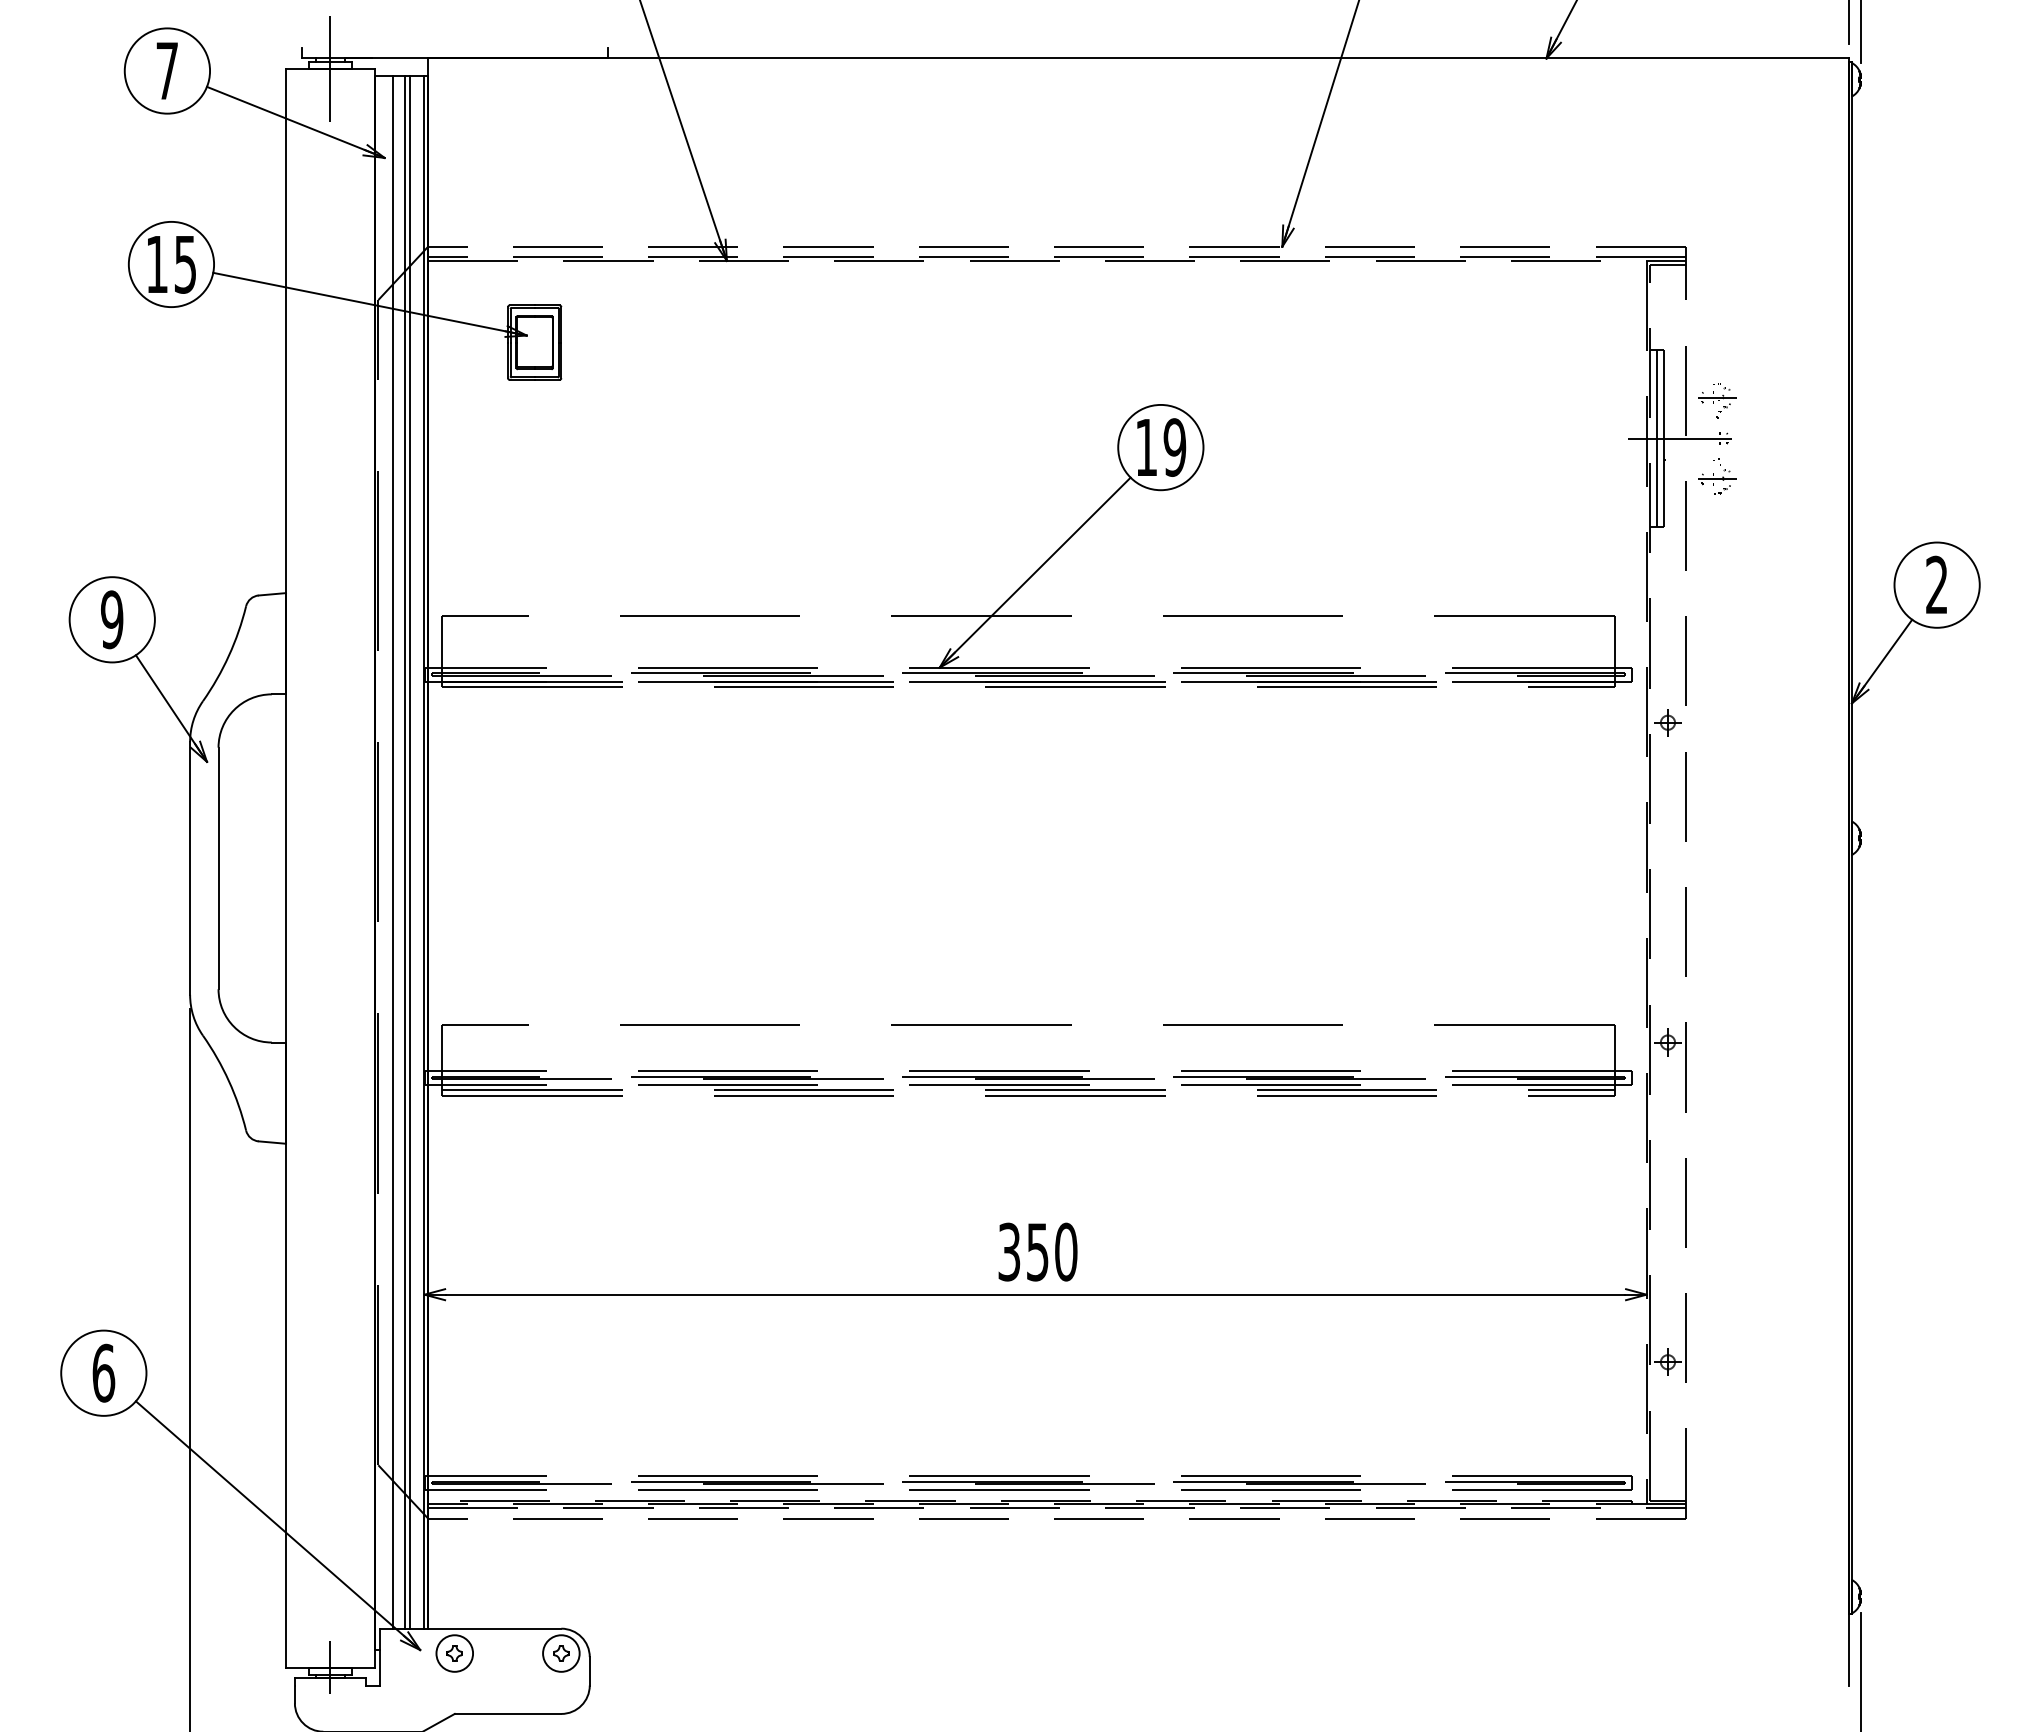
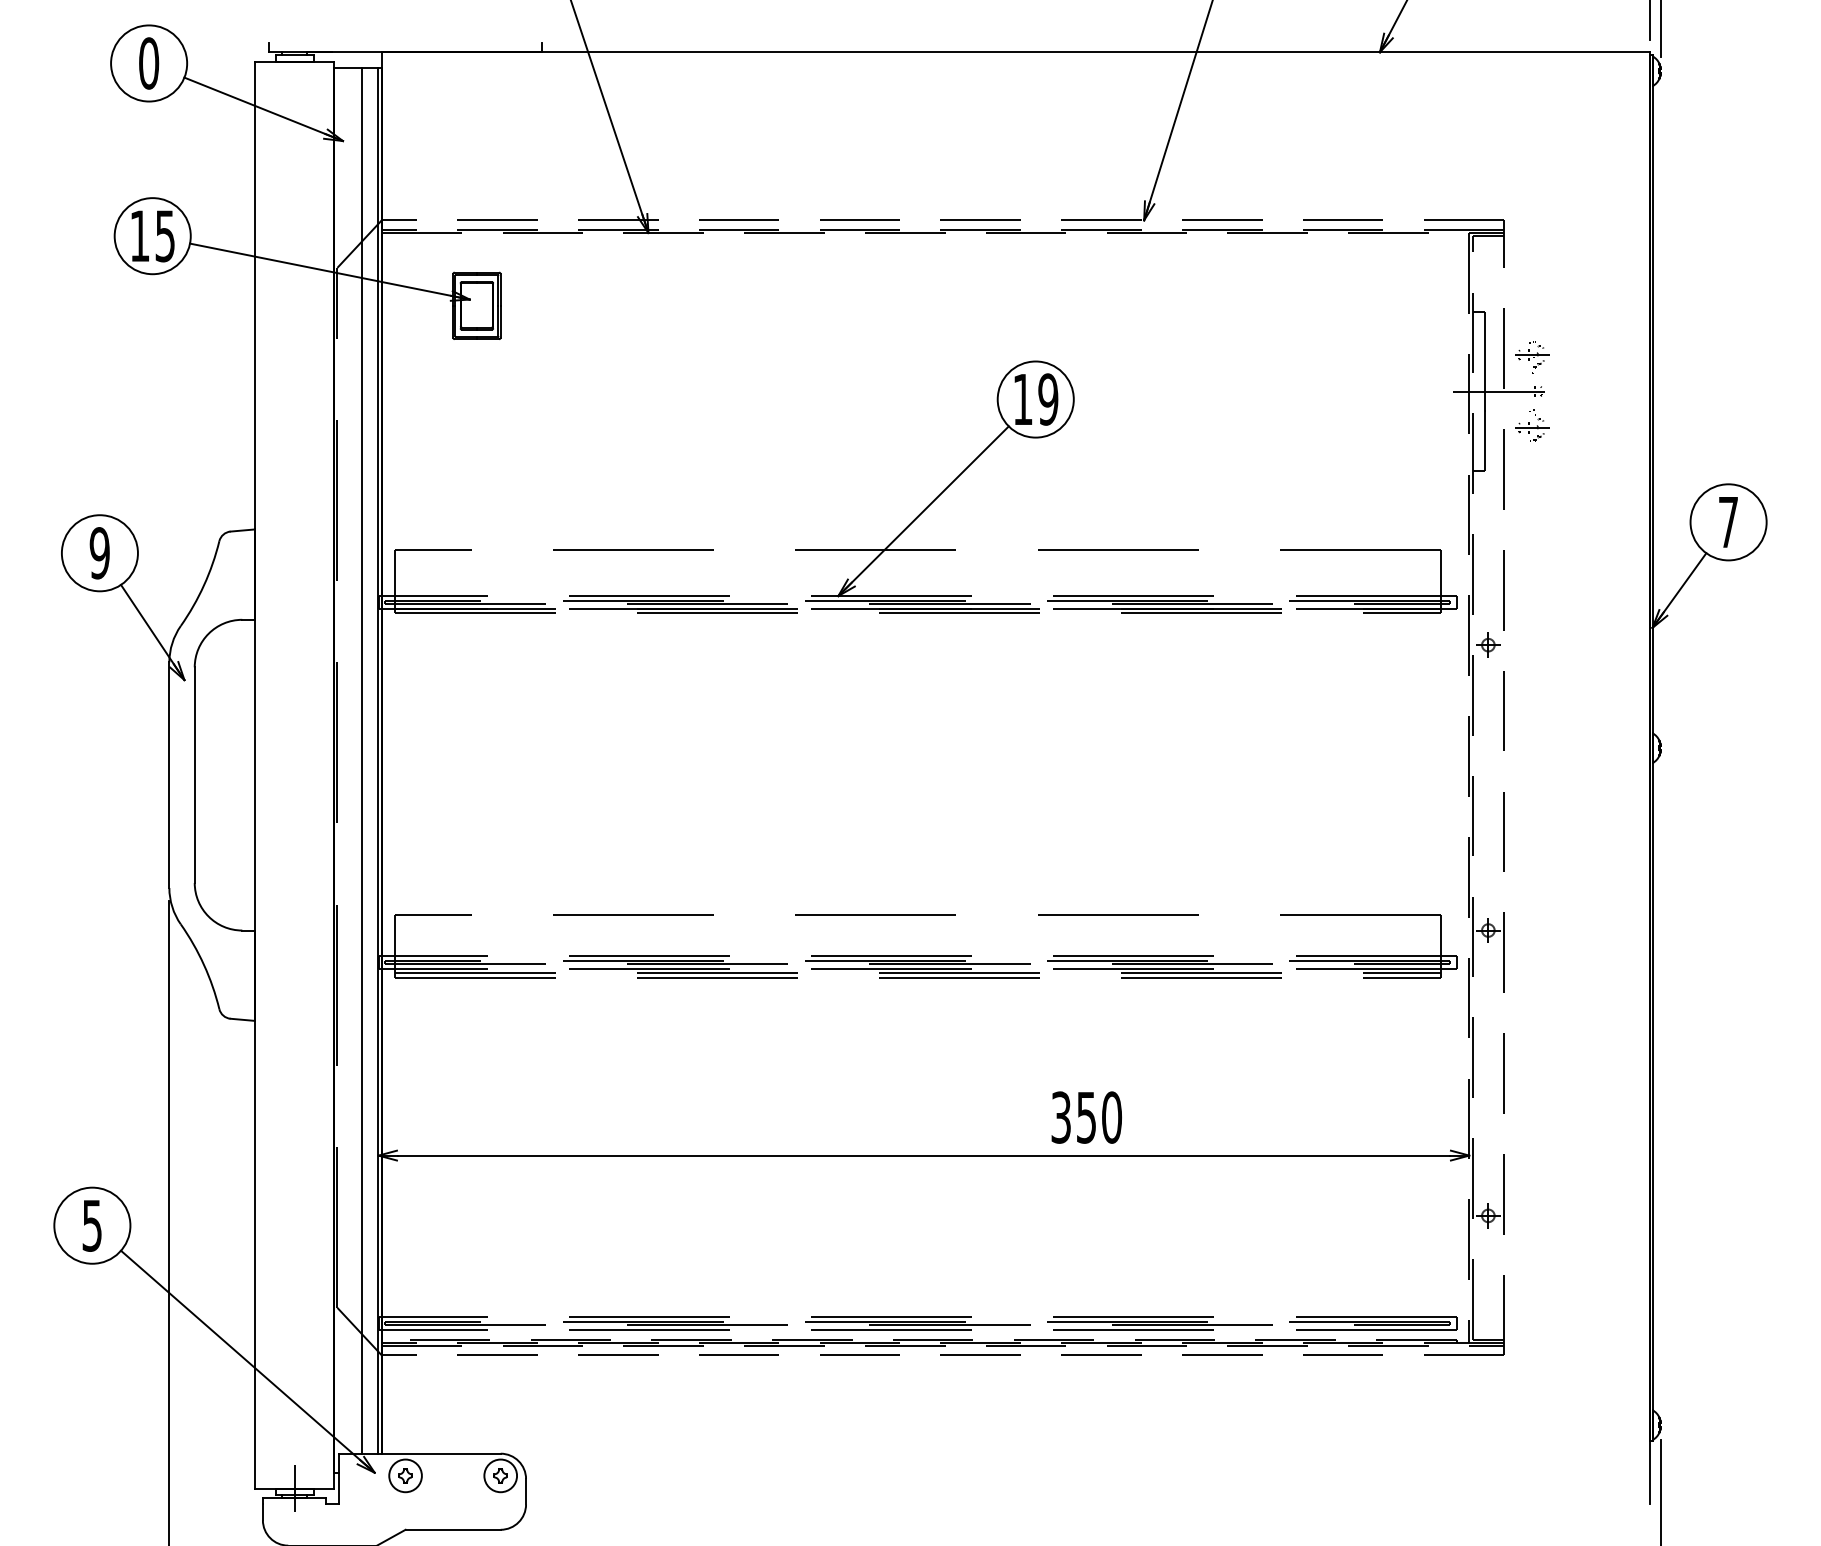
line: (330, 68) -> (294, 61), removed
text: (167, 70) -> (149, 63), 7 -> 0
line: (1657, 438) -> (1479, 391), removed
text: (1936, 584) -> (1728, 521), 2 -> 7
line: (392, 852) -> (350, 760), removed
line: (409, 852) -> (365, 760), removed
text: (1037, 1251) -> (1086, 1117), moved
text: (103, 1372) -> (92, 1225), 6 -> 5

